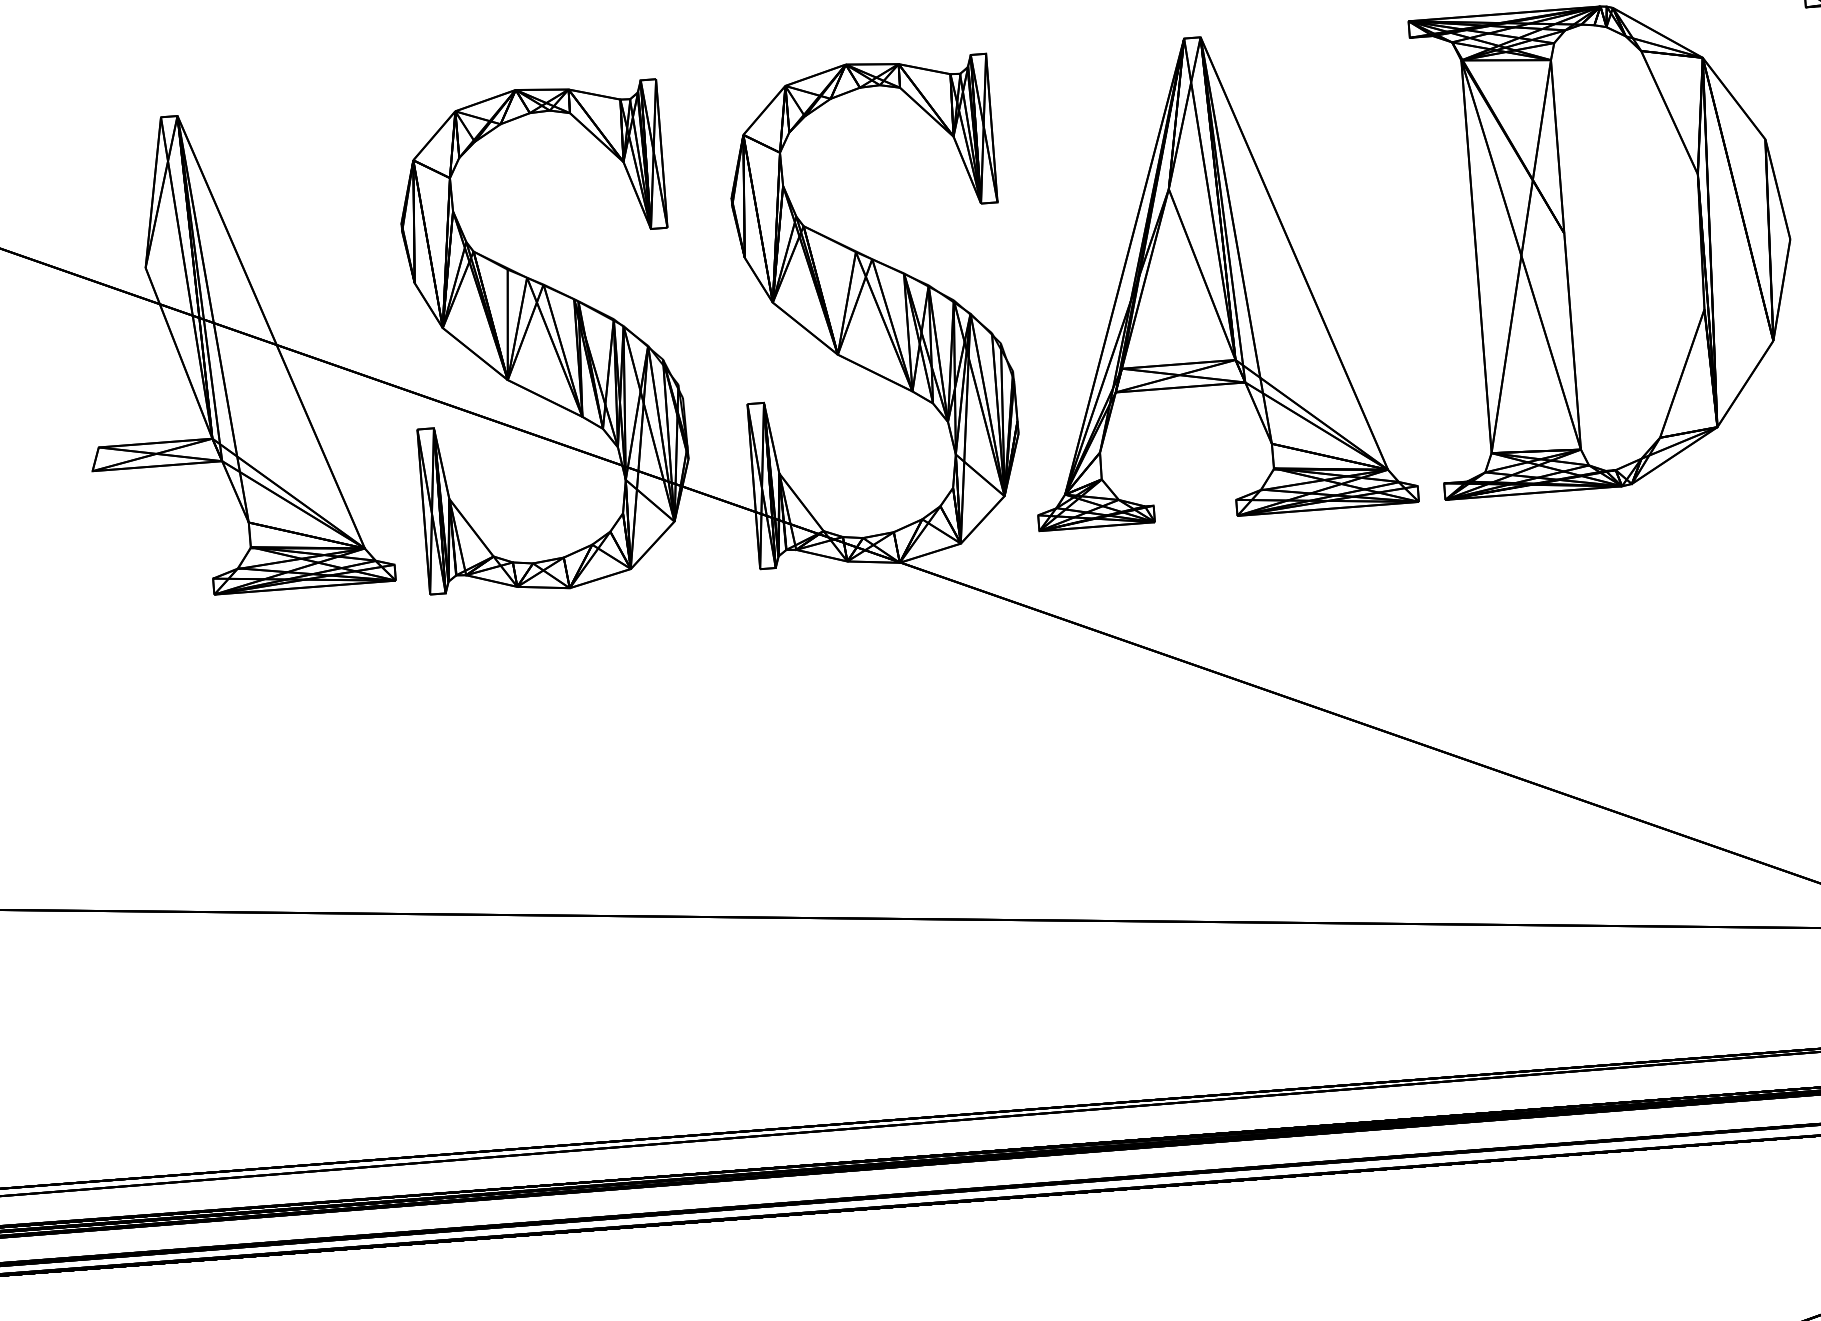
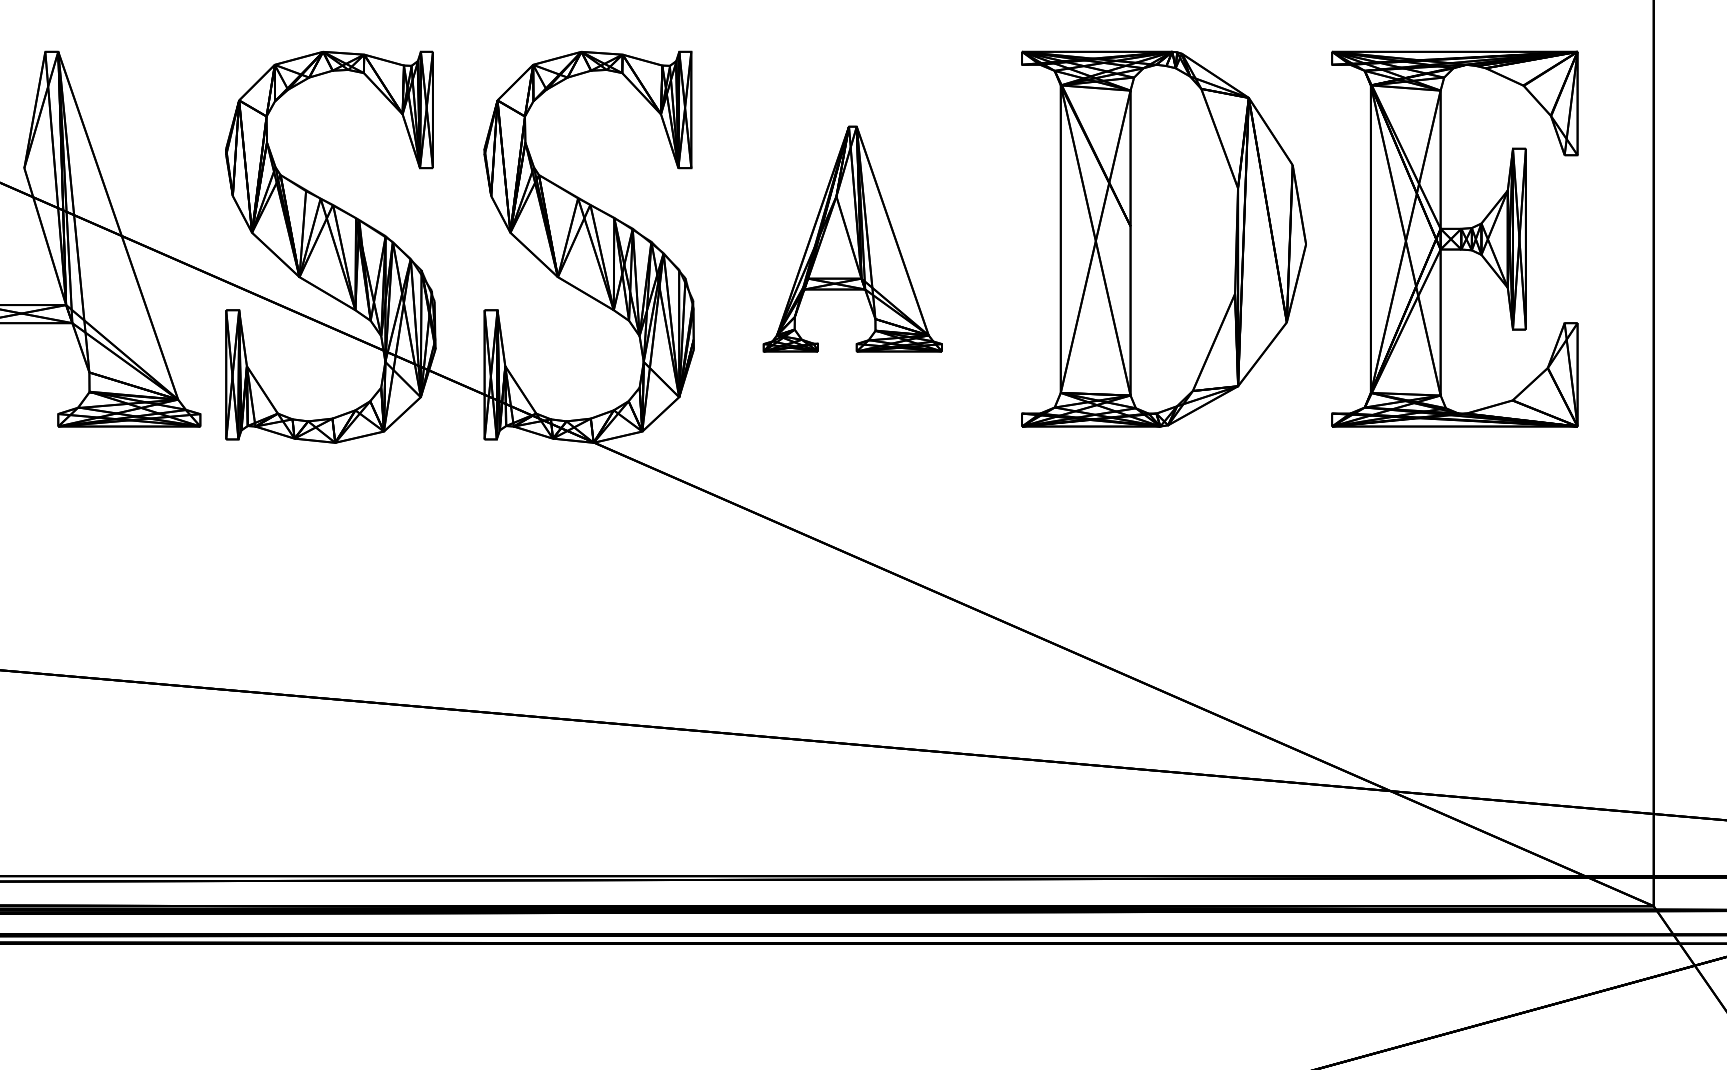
part: (1210, 276) -> (852, 238), size x0.6

